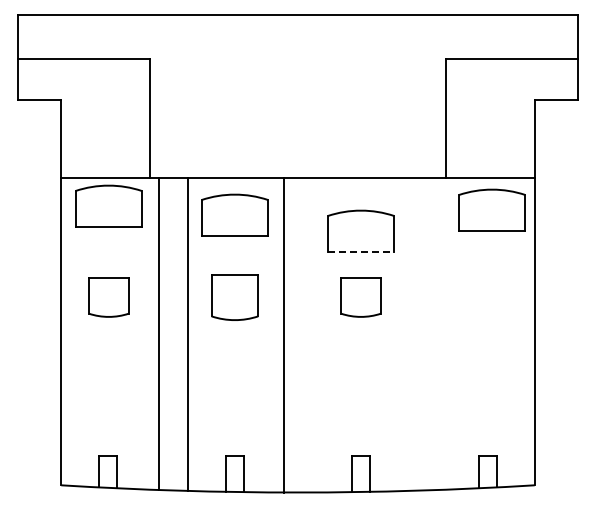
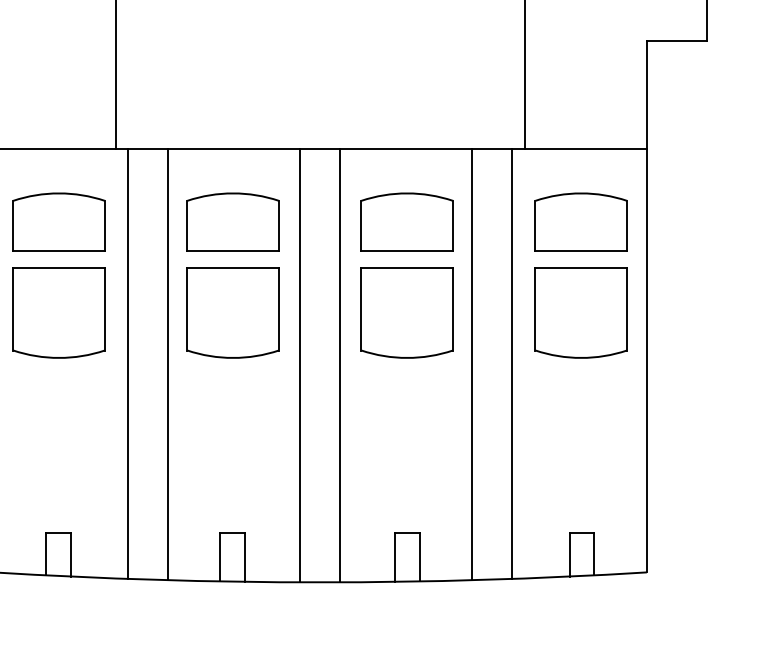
part: (108, 205) -> (58, 220), moved
part: (491, 209) -> (580, 220), moved
part: (234, 214) -> (232, 220), moved
line: (361, 252) -> (407, 251), dashed -> solid
part: (108, 297) -> (58, 313), size x1.67
part: (234, 297) -> (232, 313), size x1.43
part: (360, 297) -> (406, 313), size x1.67
part: (486, 297) -> (580, 313), added
line: (408, 334) -> (472, 364), added
line: (437, 334) -> (512, 364), added
line: (312, 335) -> (340, 365), added

